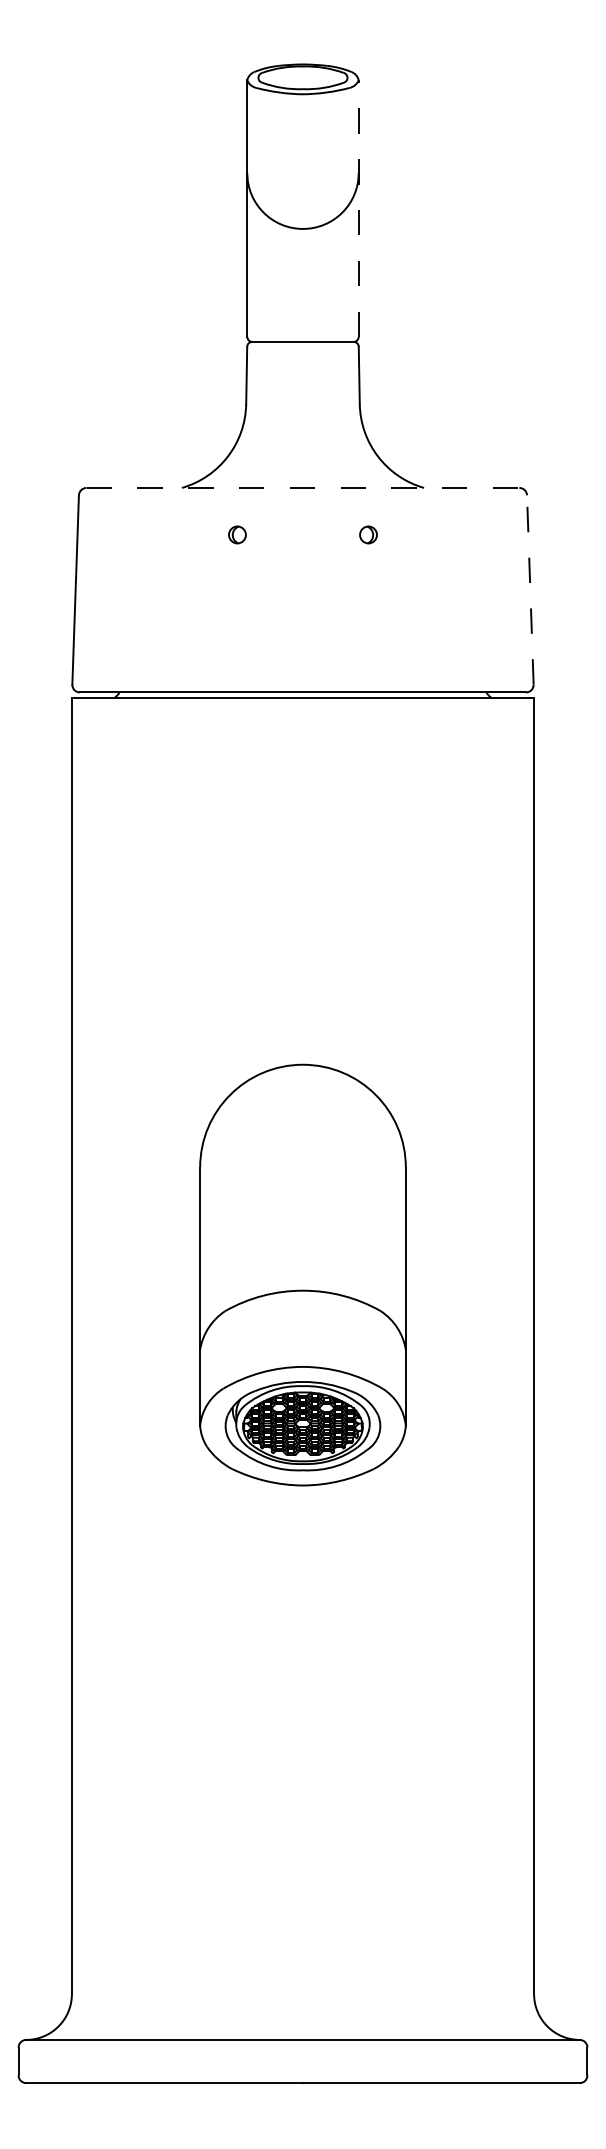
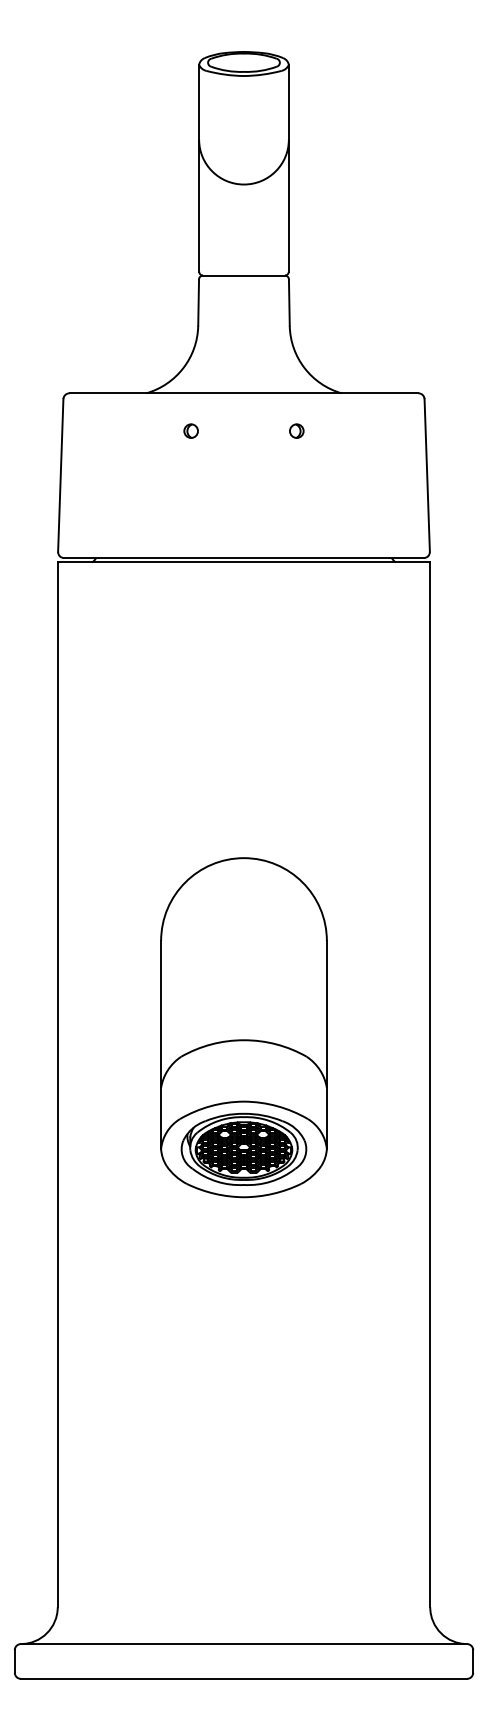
line: (358, 207) -> (288, 167), dashed -> solid
line: (303, 488) -> (244, 393), dashed -> solid
line: (530, 588) -> (427, 474), dashed -> solid

